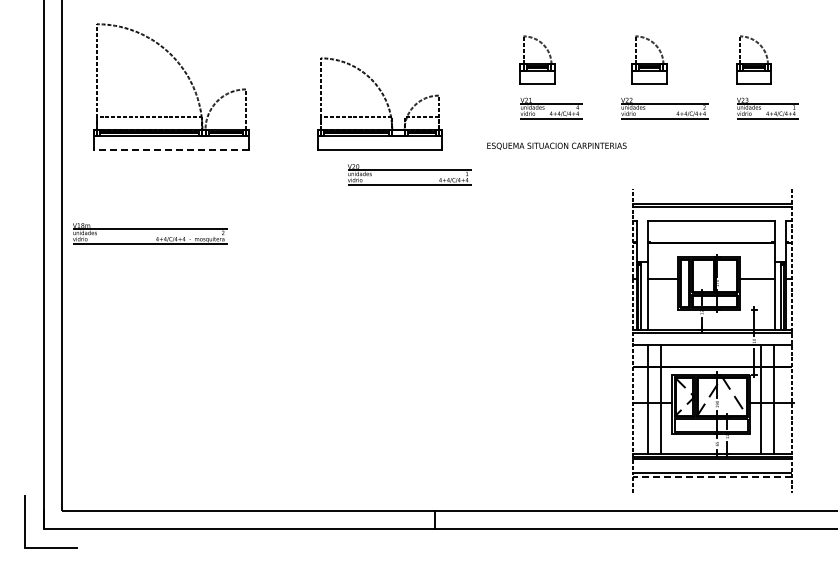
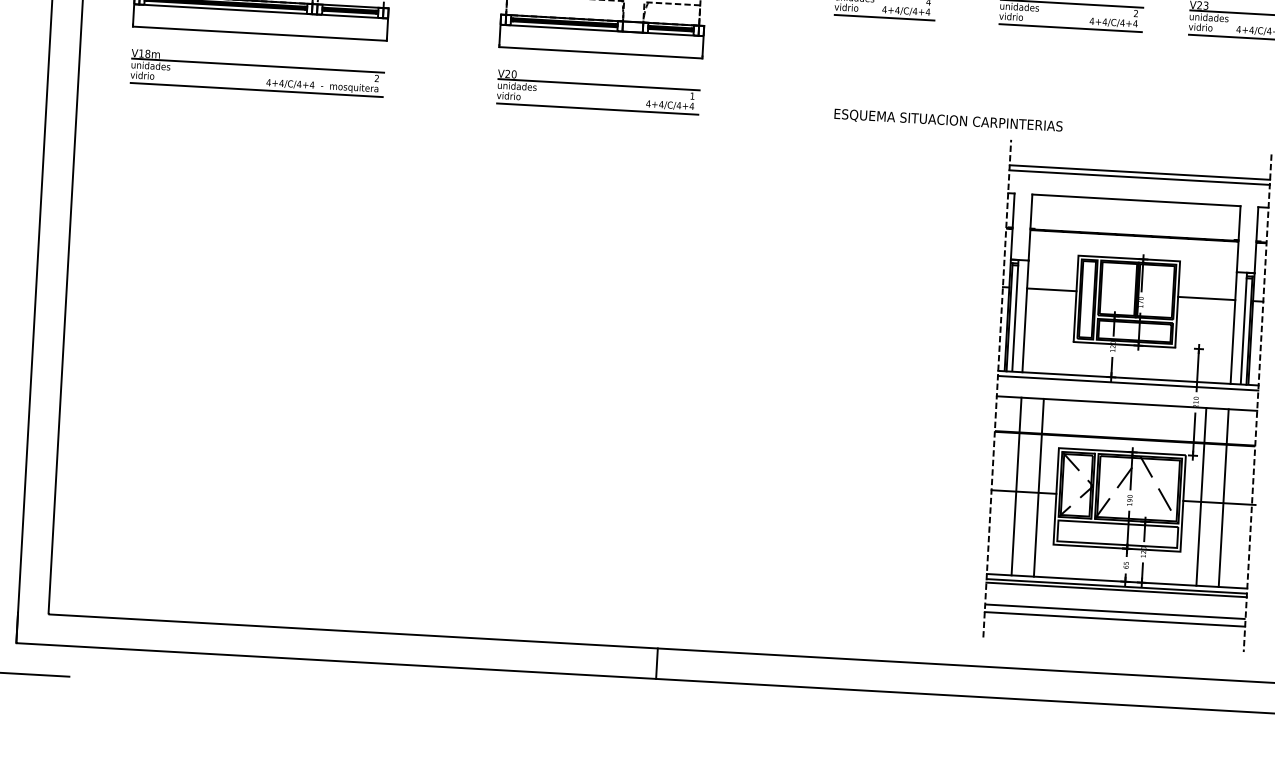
text: (556, 145) -> (947, 119), moved
line: (171, 149) -> (260, 33), dashed -> solid
part: (409, 174) -> (598, 91), moved
part: (150, 233) -> (257, 72), moved
line: (712, 477) -> (1115, 619), dashed -> solid

